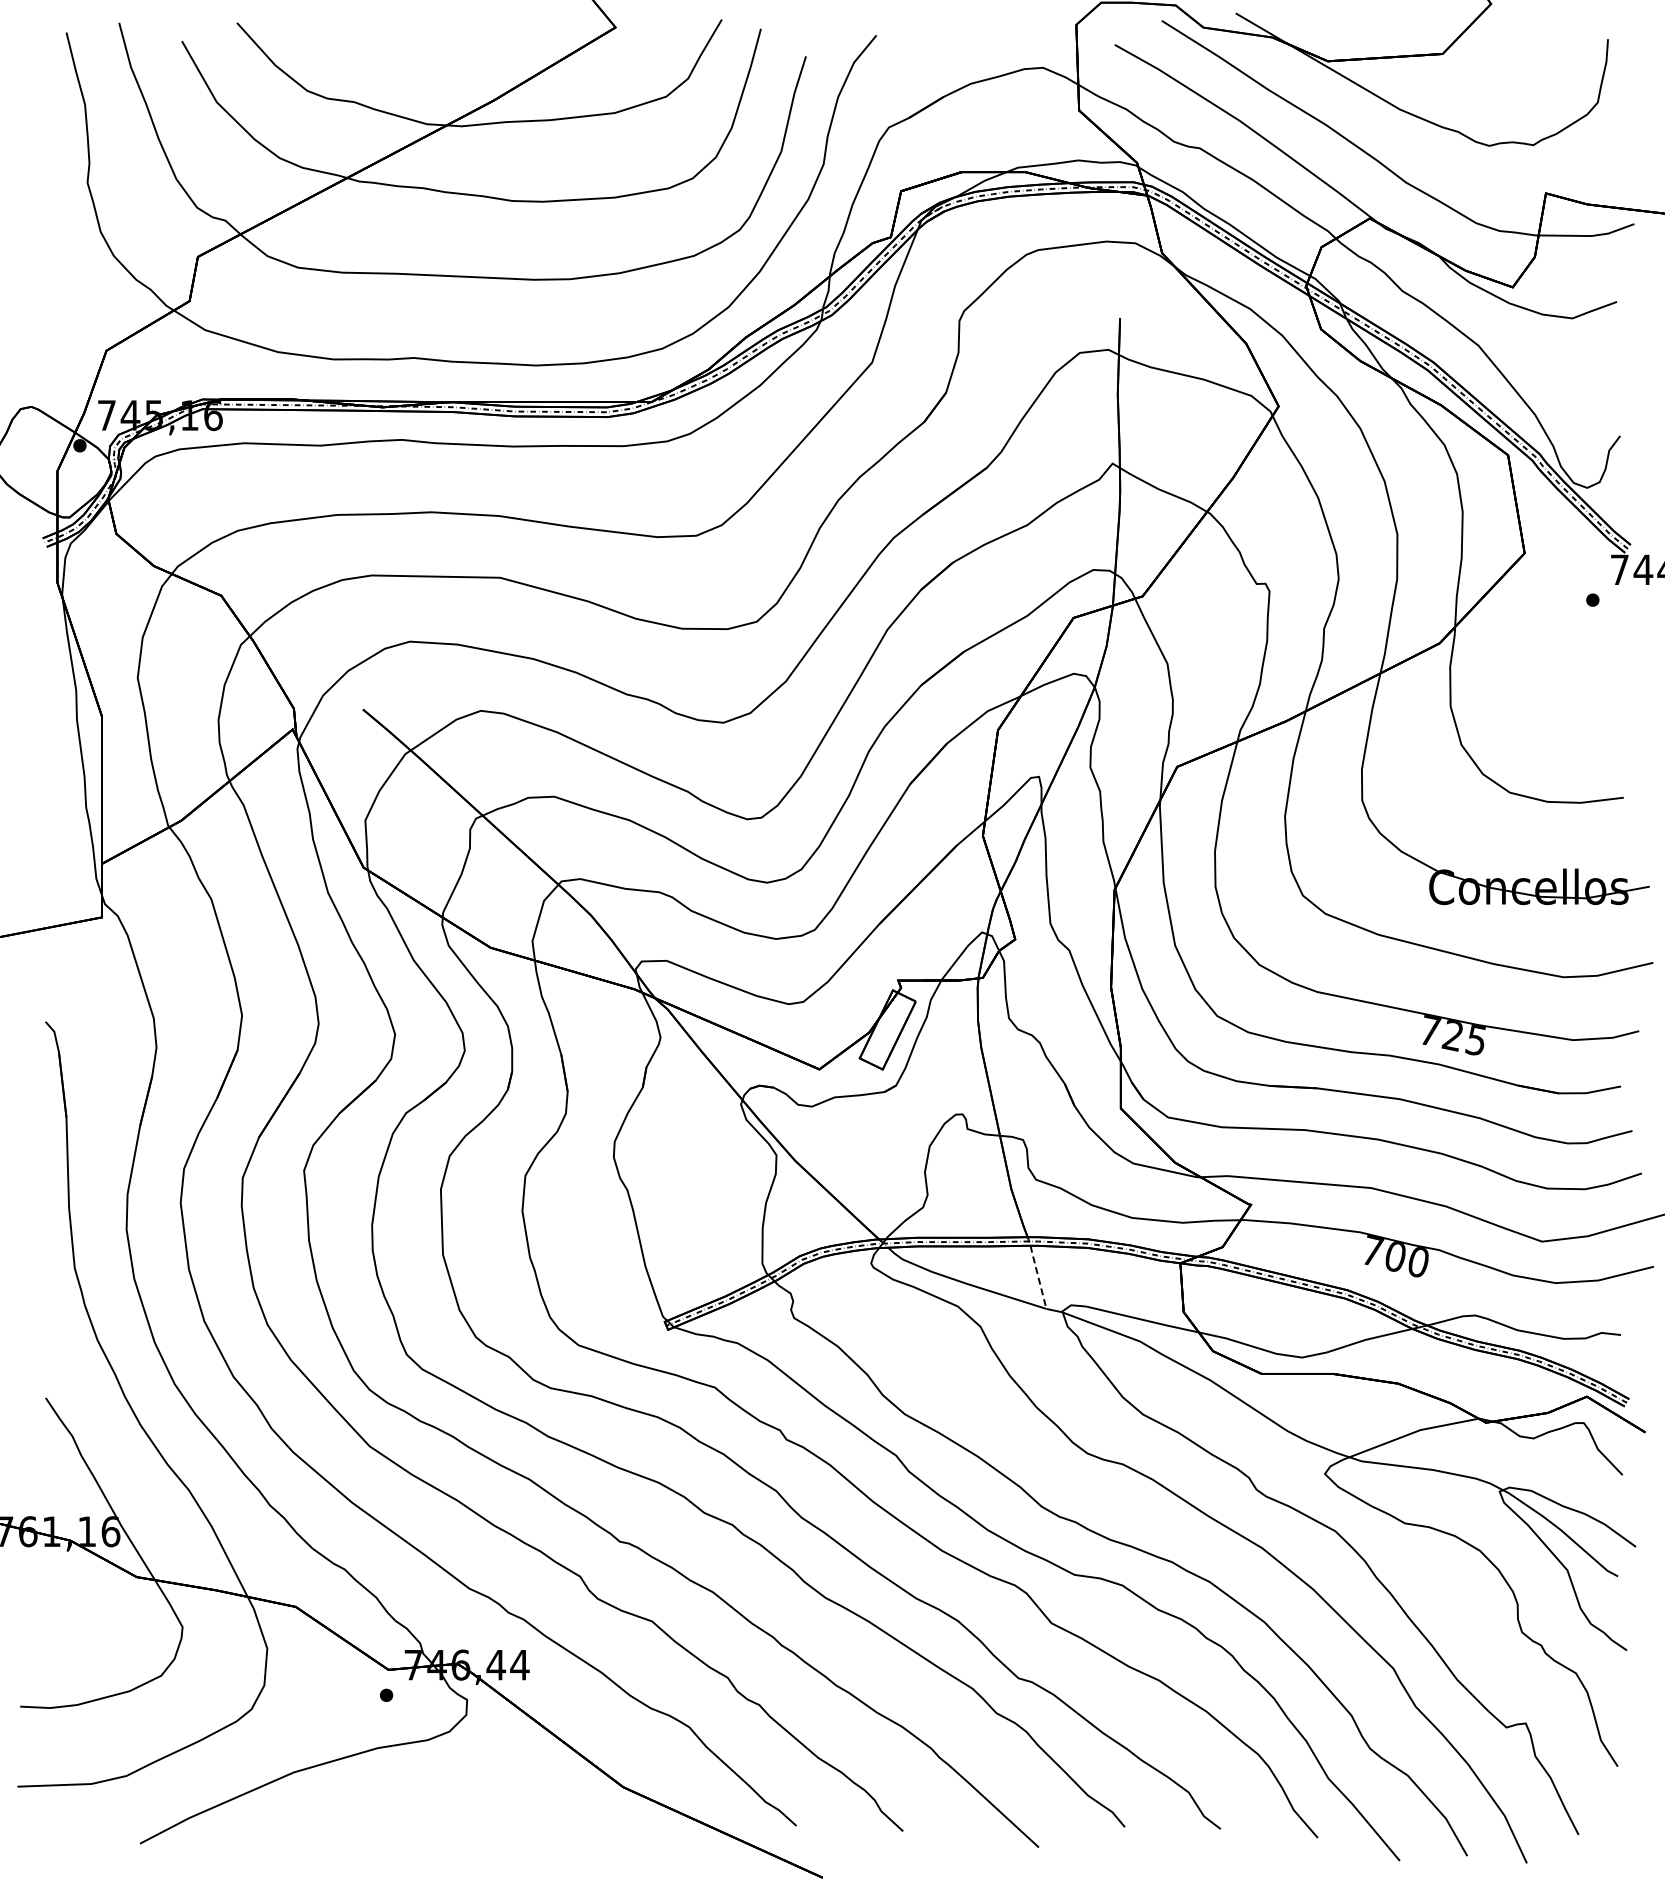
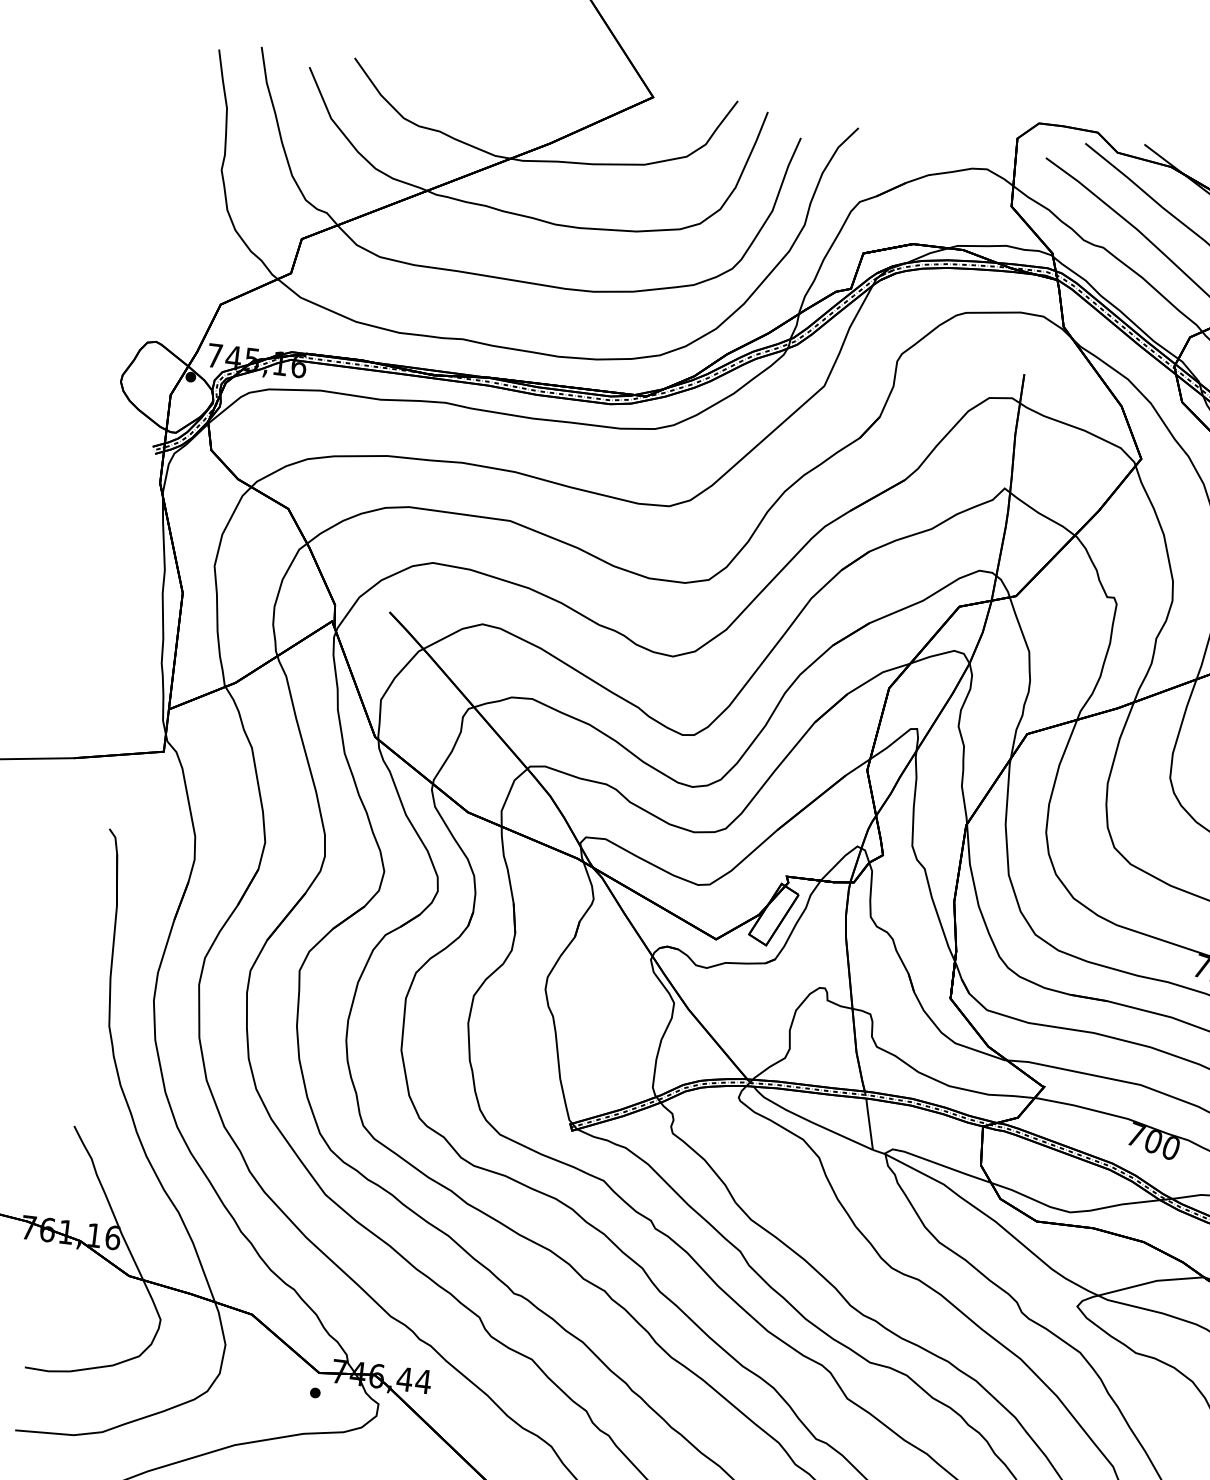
line: (1038, 1276) -> (869, 1123), dashed -> solid

